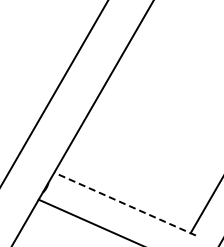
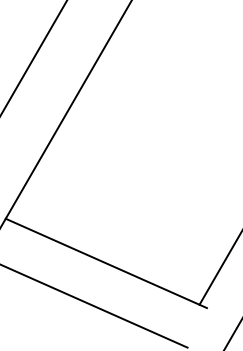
line: (124, 203) -> (105, 262), dashed -> solid

